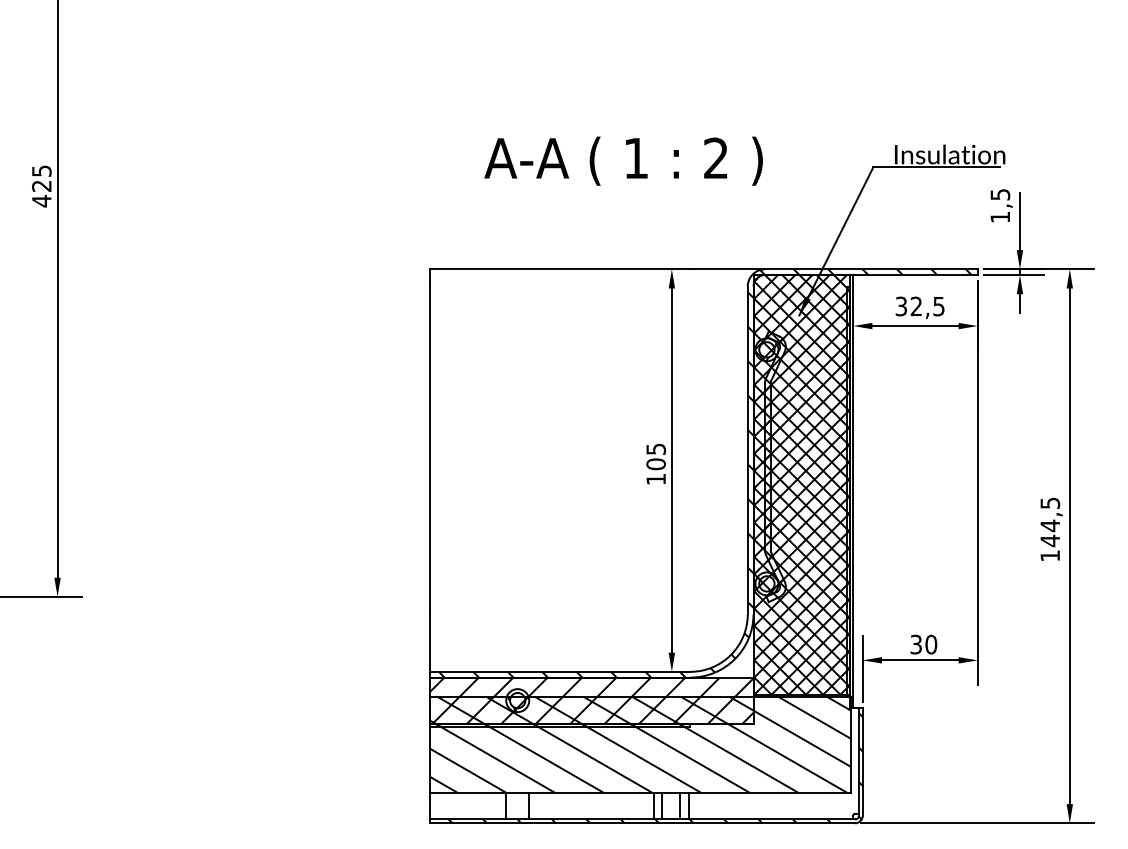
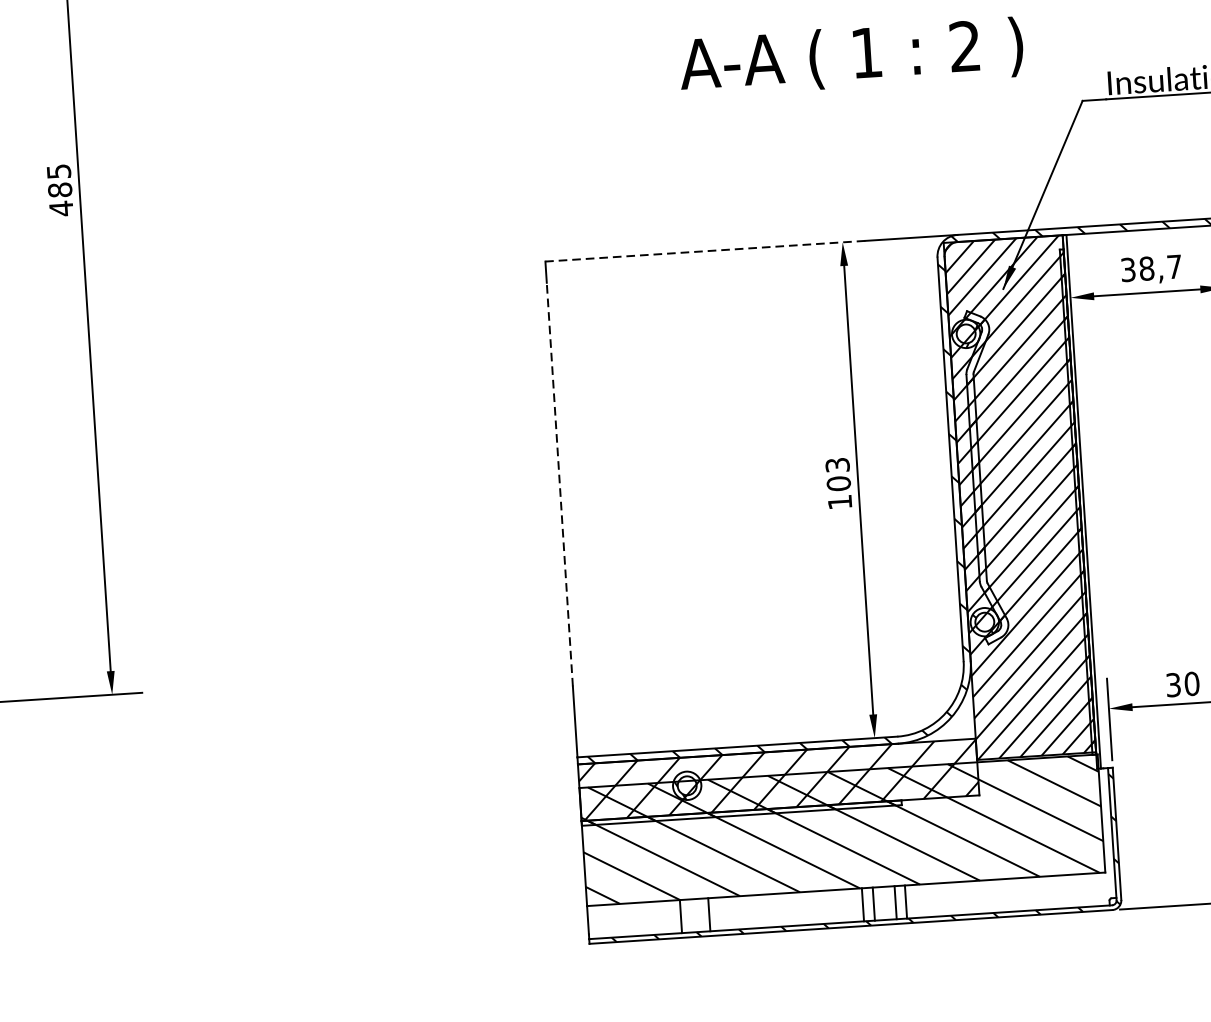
text: (623, 160) -> (851, 56), moved
text: (41, 185) -> (59, 189), 425 -> 485
line: (560, 269) -> (705, 251), solid -> dashed
text: (927, 306) -> (1160, 267), 32,5 -> 38,7
text: (655, 448) -> (836, 464), 105 -> 103
line: (430, 450) -> (559, 484), solid -> dashed
hatch: (801, 484) -> (1019, 497), removed

